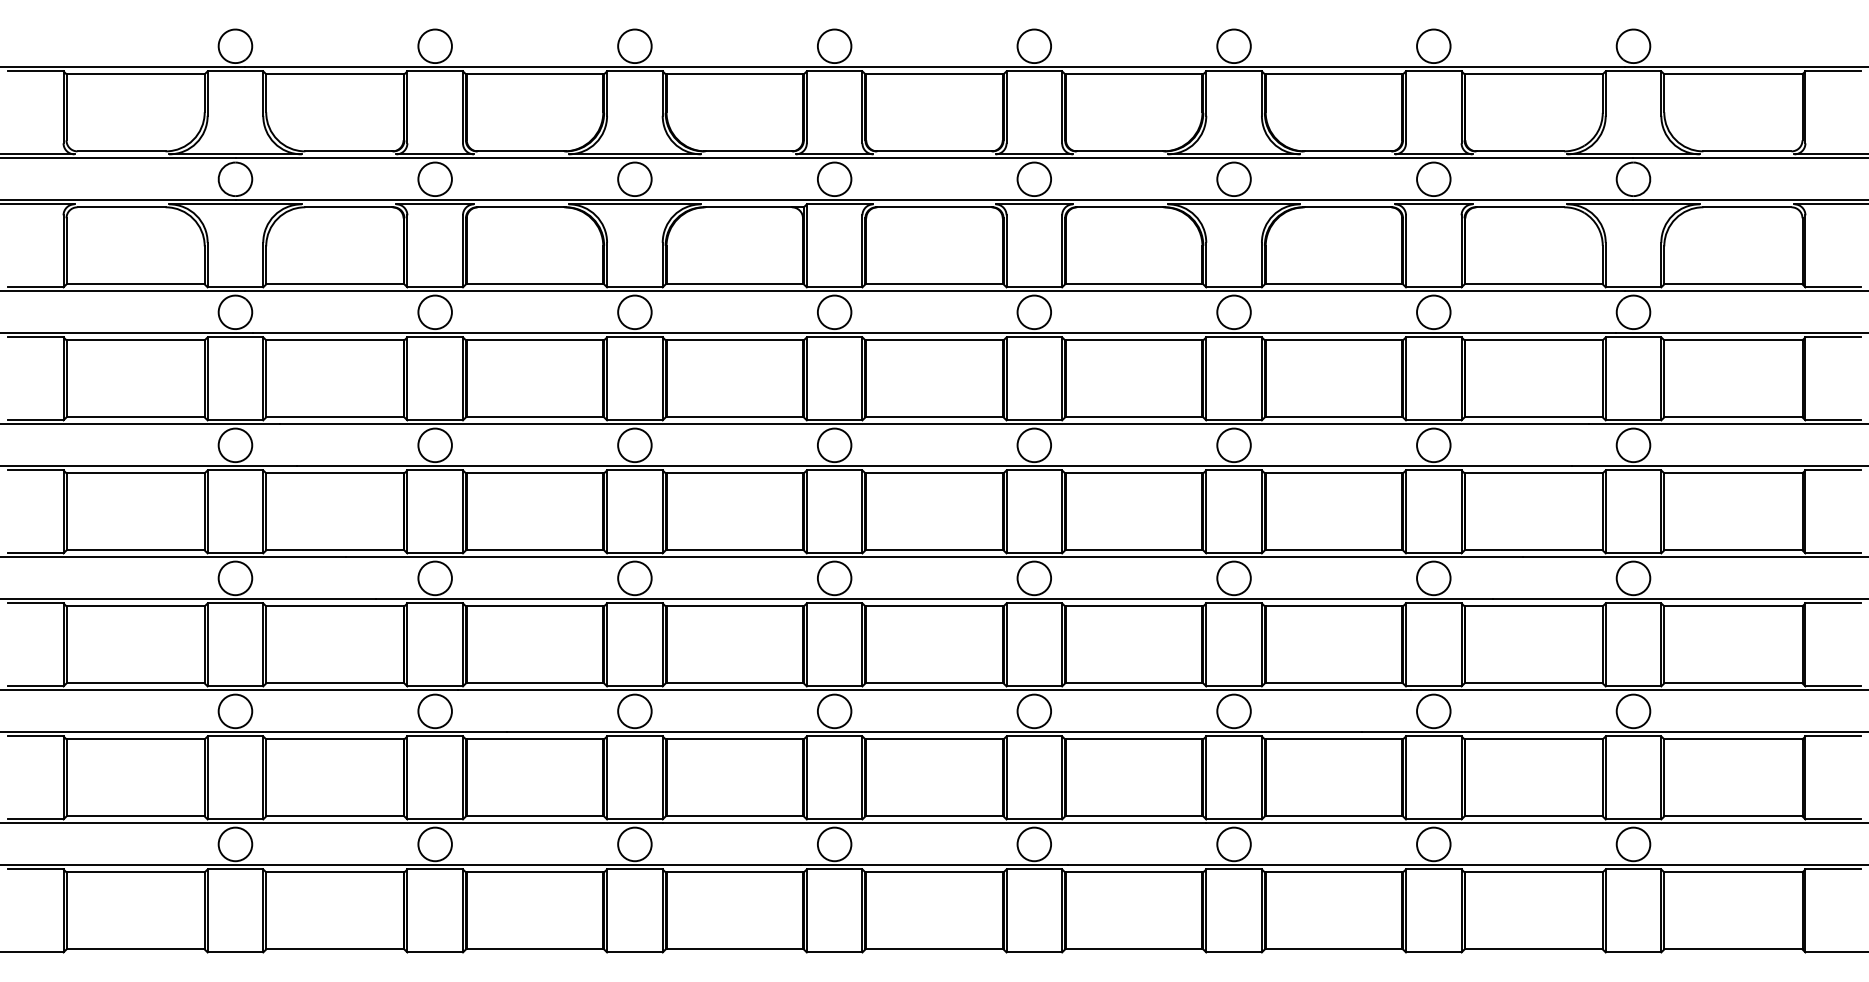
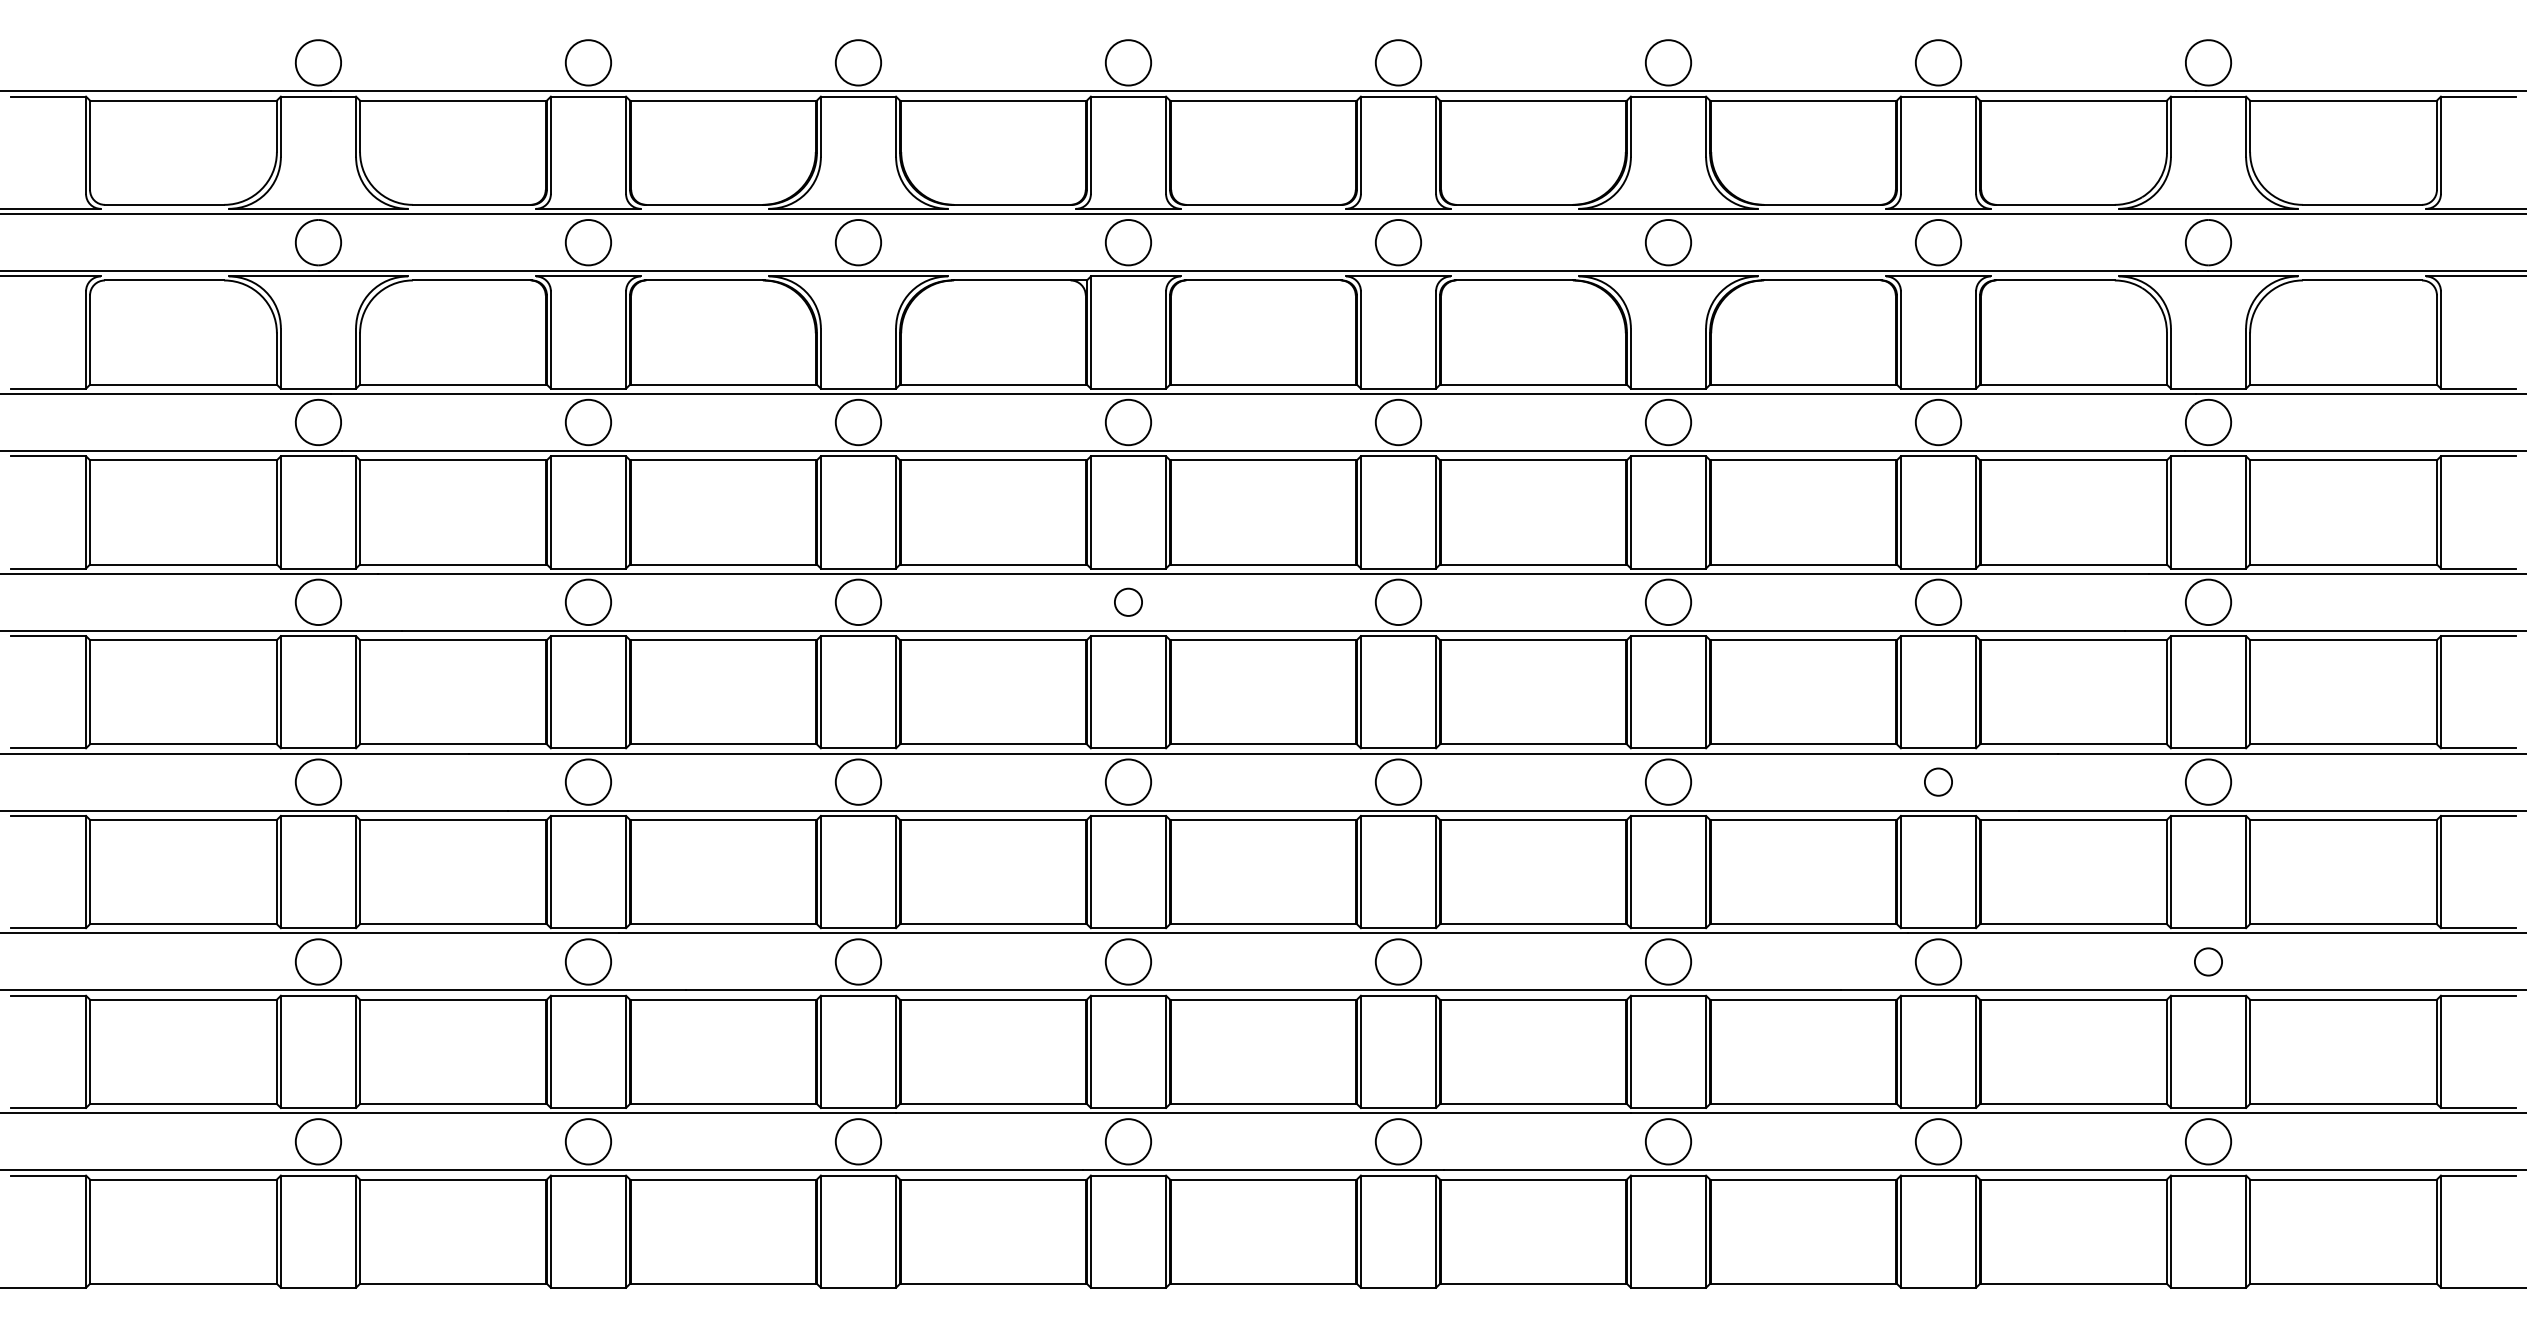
circle: (834, 445) -> (1128, 602), size x0.6
circle: (1433, 578) -> (1938, 782), size x0.6
circle: (1633, 711) -> (2208, 962), size x0.6

